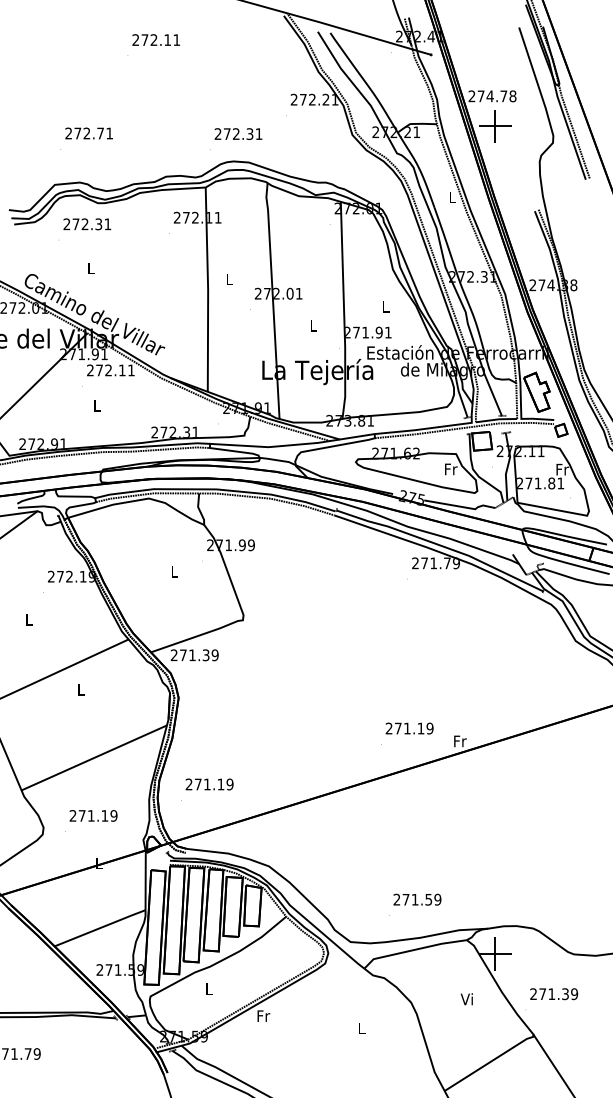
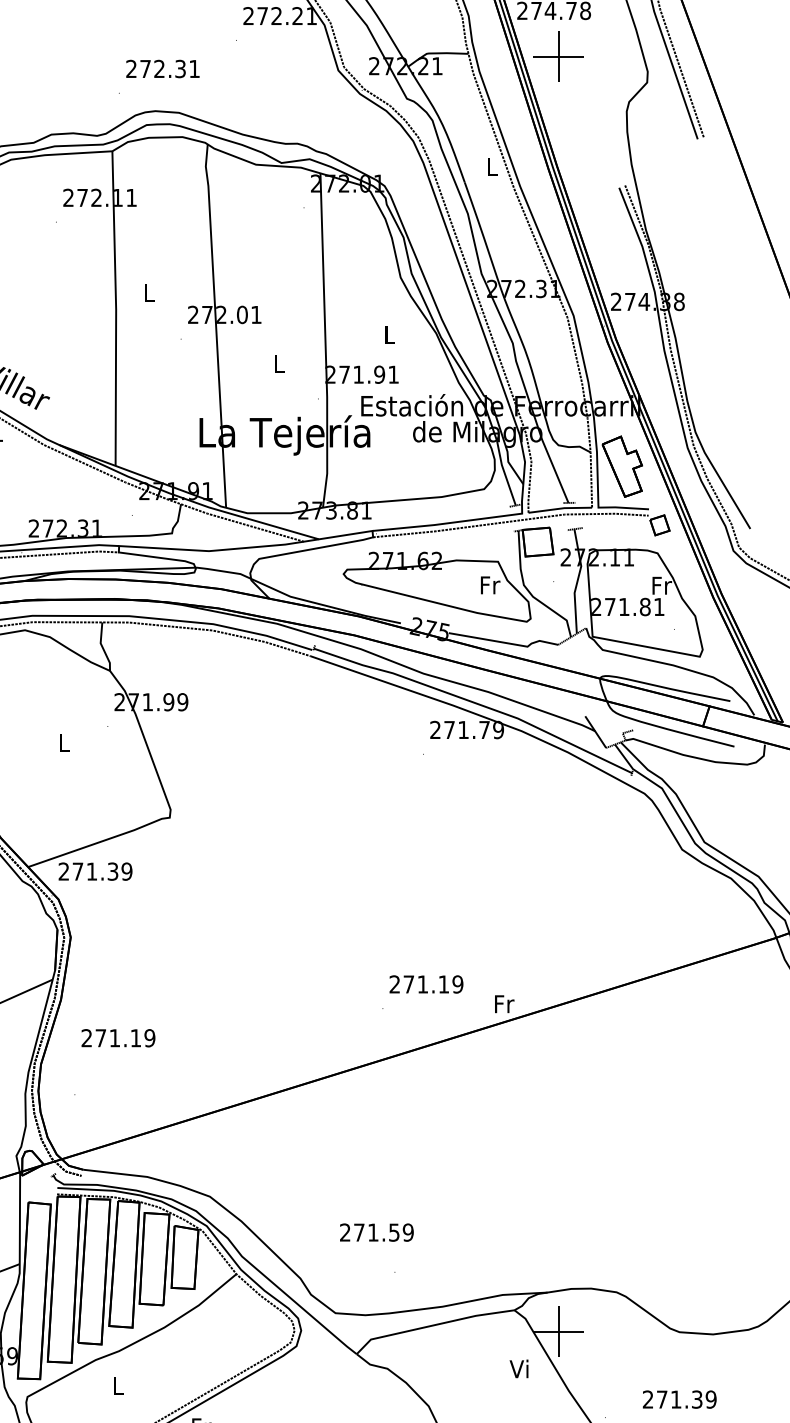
text: (209, 784) -> (118, 1038), moved
text: (417, 899) -> (376, 1232), moved
text: (554, 994) -> (680, 1400), moved
text: (466, 999) -> (518, 1369), moved

